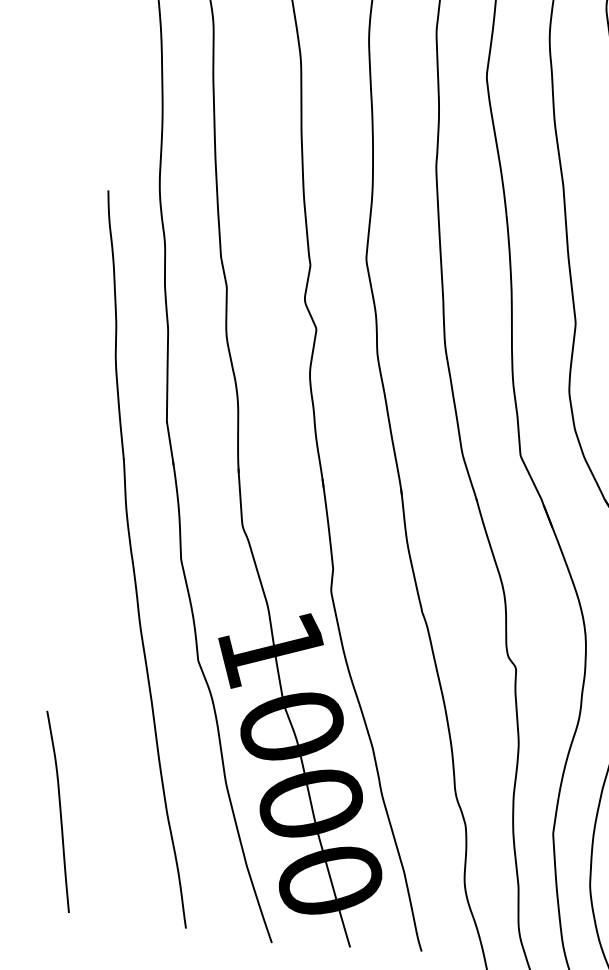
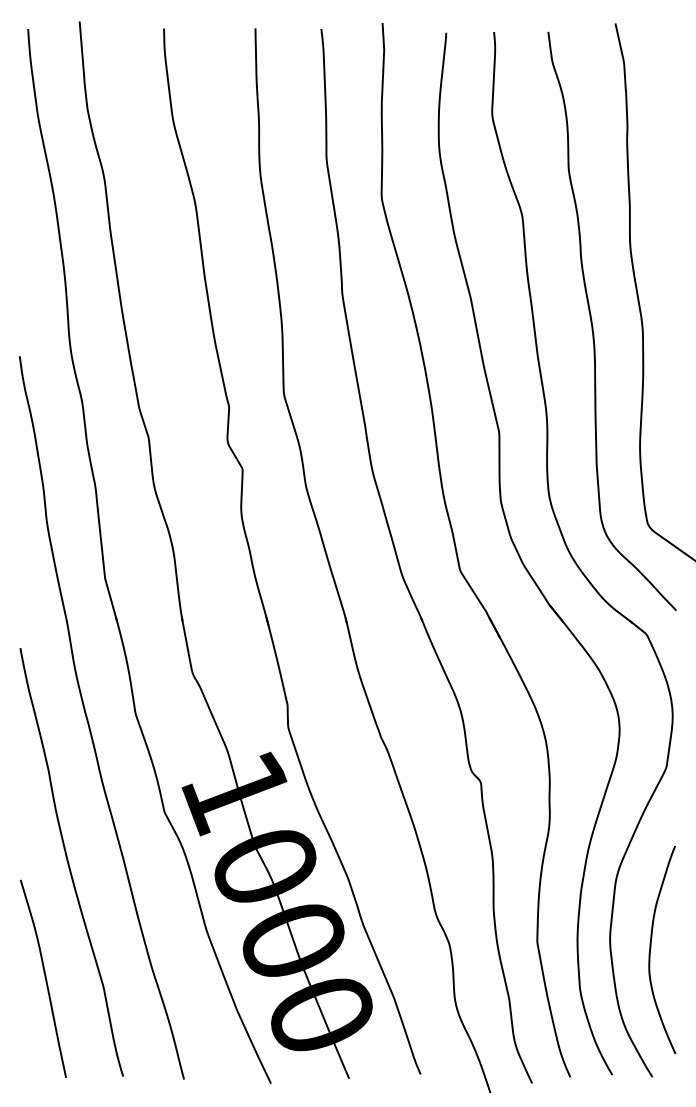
curve: (97, 700) -> (69, 863), added

